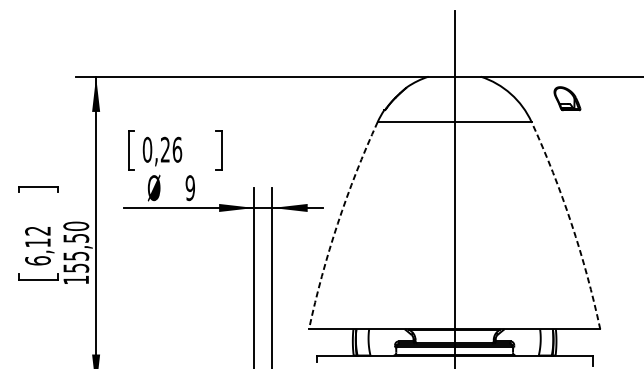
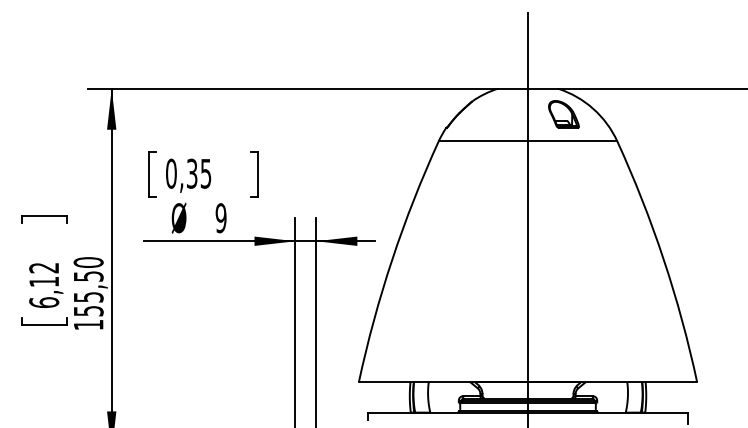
part: (567, 98) -> (563, 114), moved
text: (171, 149) -> (199, 173), 0,26 -> 0,35
arc: (337, 223) -> (392, 259), dashed -> solid
arc: (571, 223) -> (663, 259), dashed -> solid

